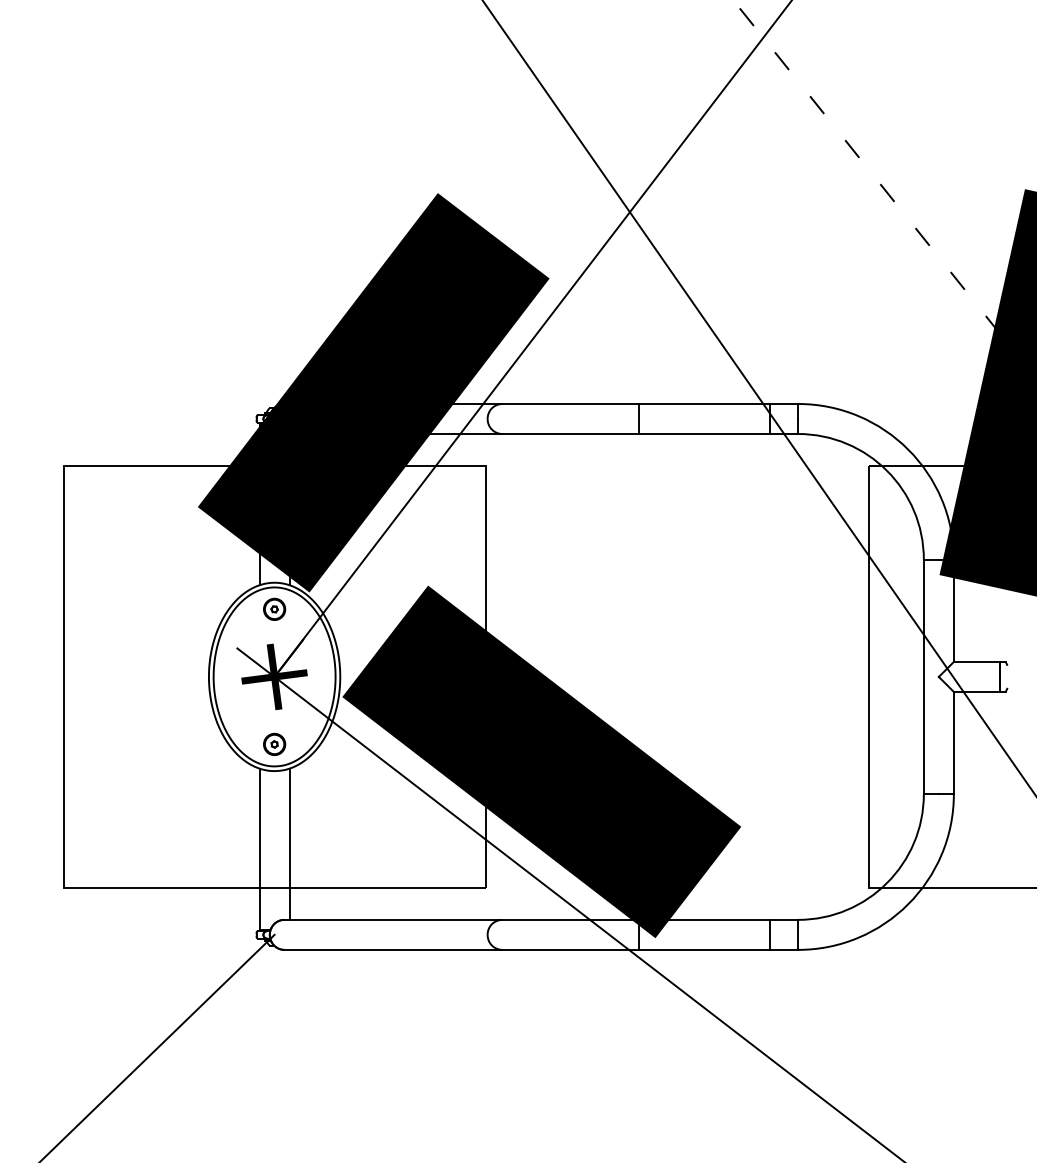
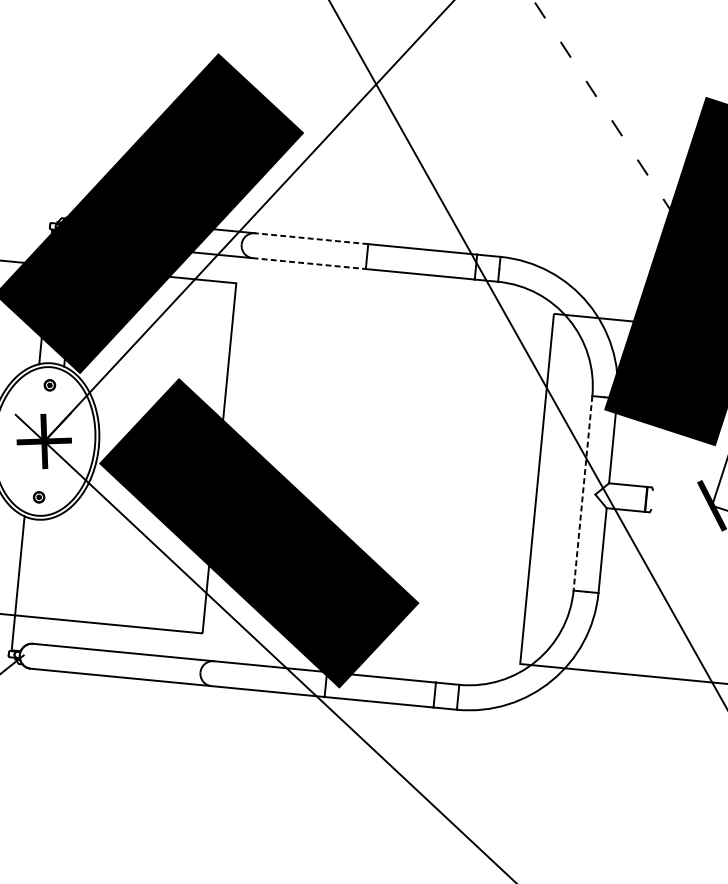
line: (569, 404) -> (310, 239), solid -> dashed
line: (570, 434) -> (309, 264), solid -> dashed
part: (274, 608) -> (49, 384), size x0.6
line: (923, 677) -> (582, 493), solid -> dashed
part: (274, 743) -> (38, 496), size x0.6
line: (289, 843) -> (43, 580), removed

